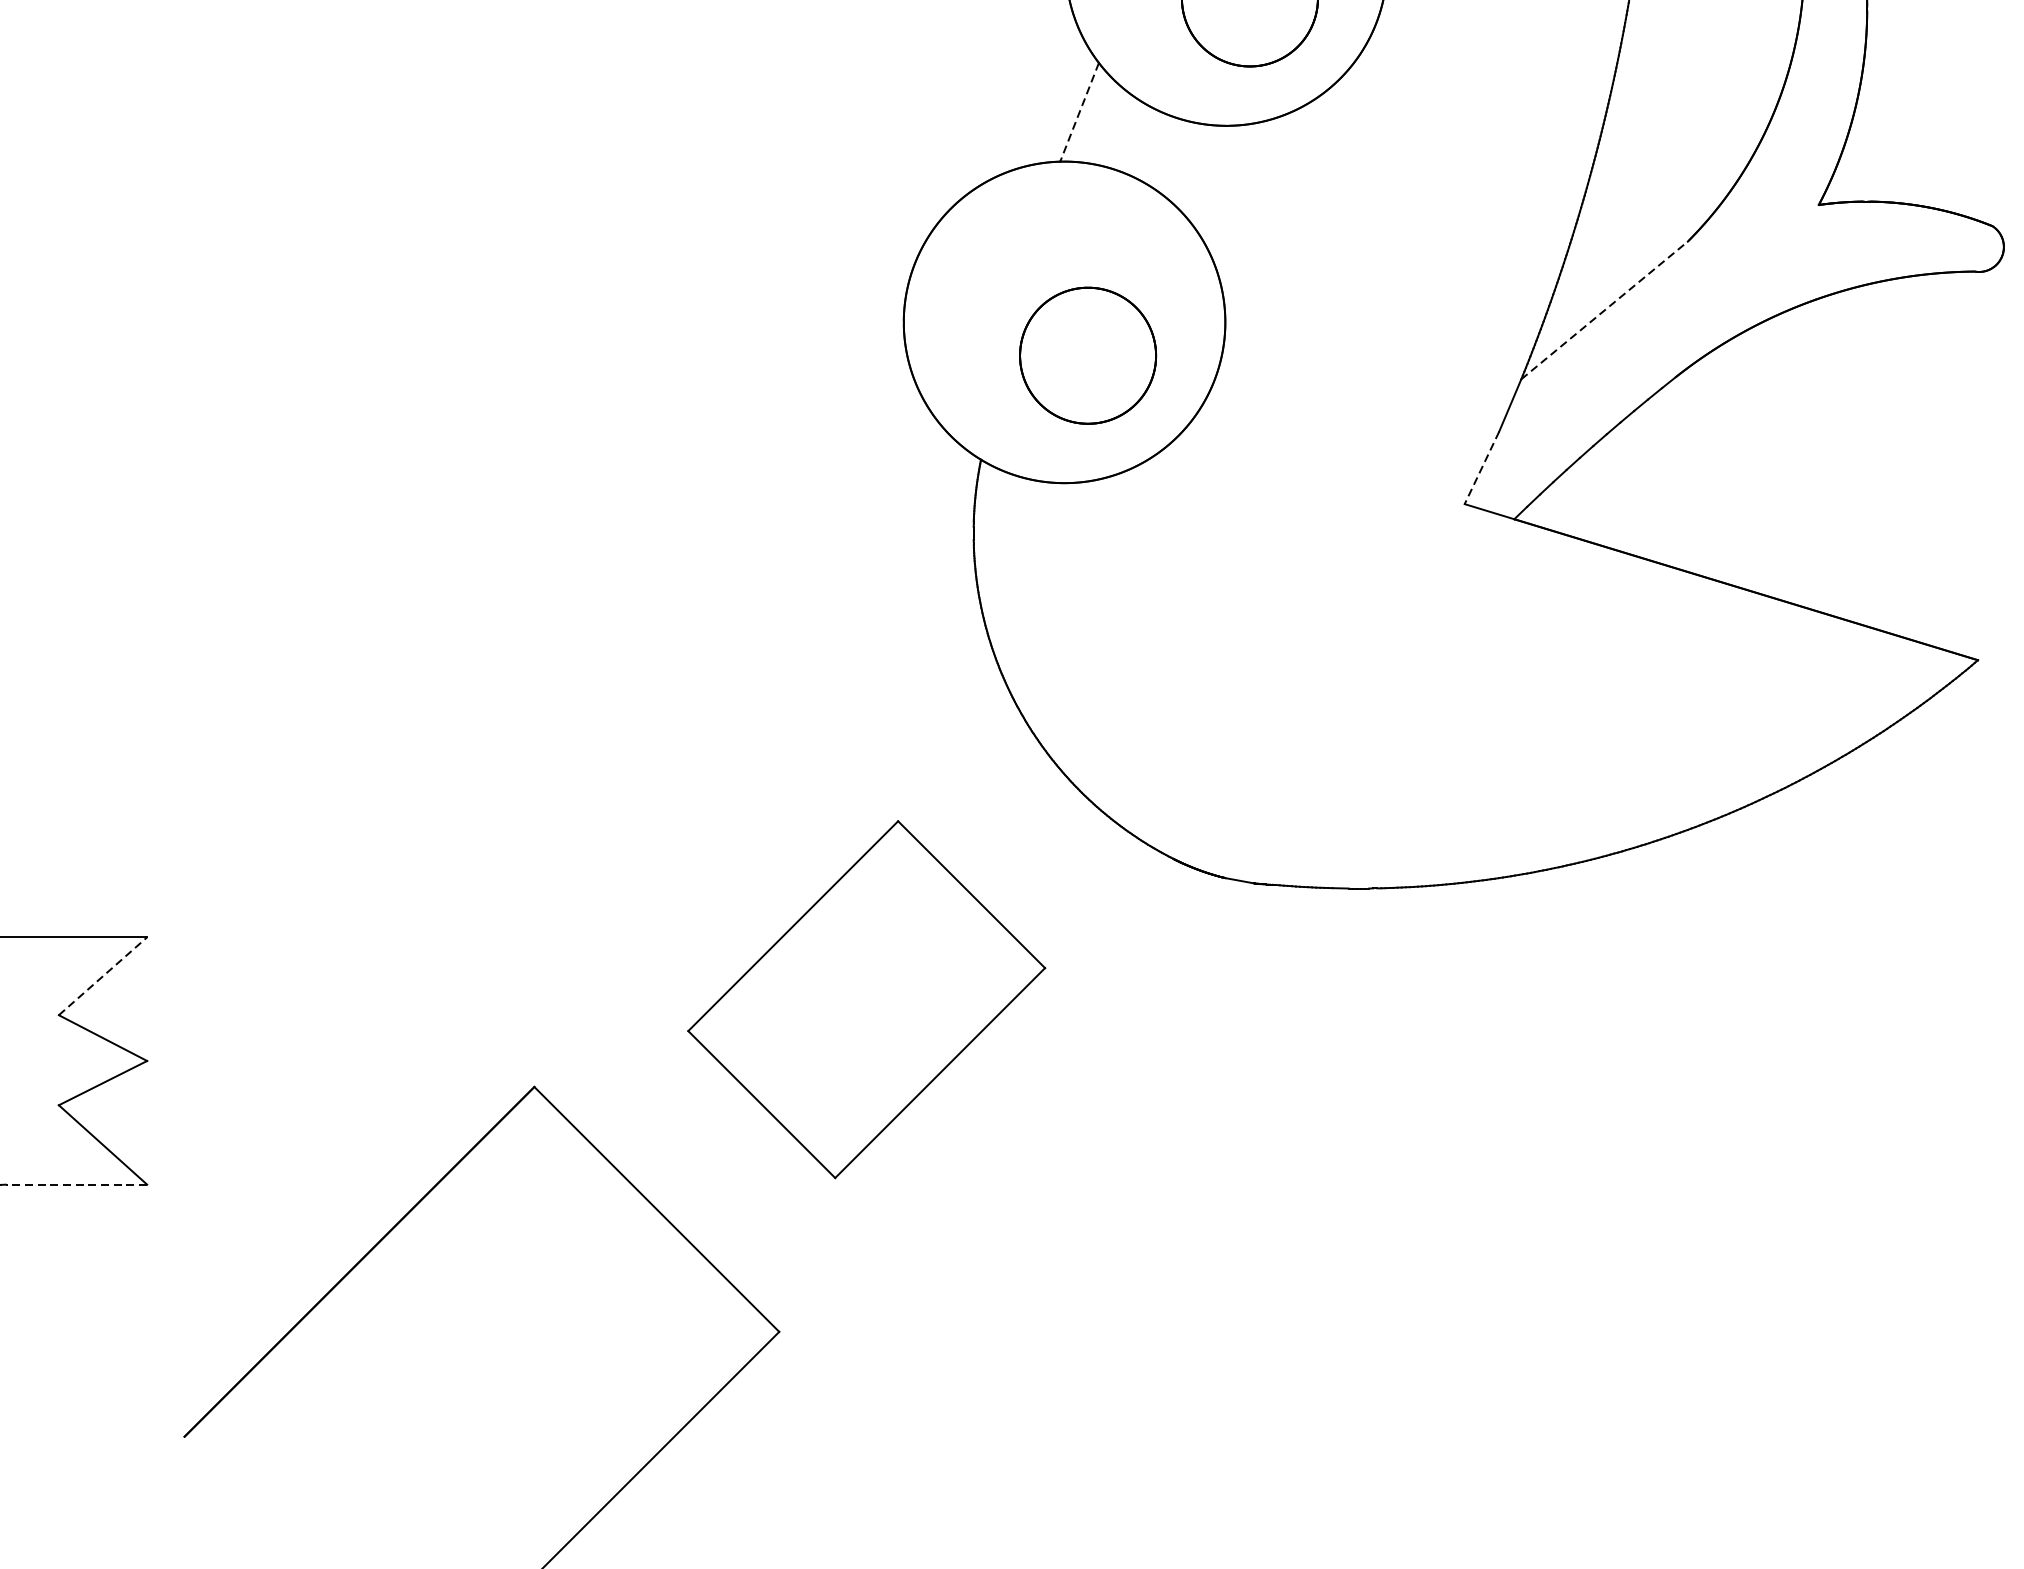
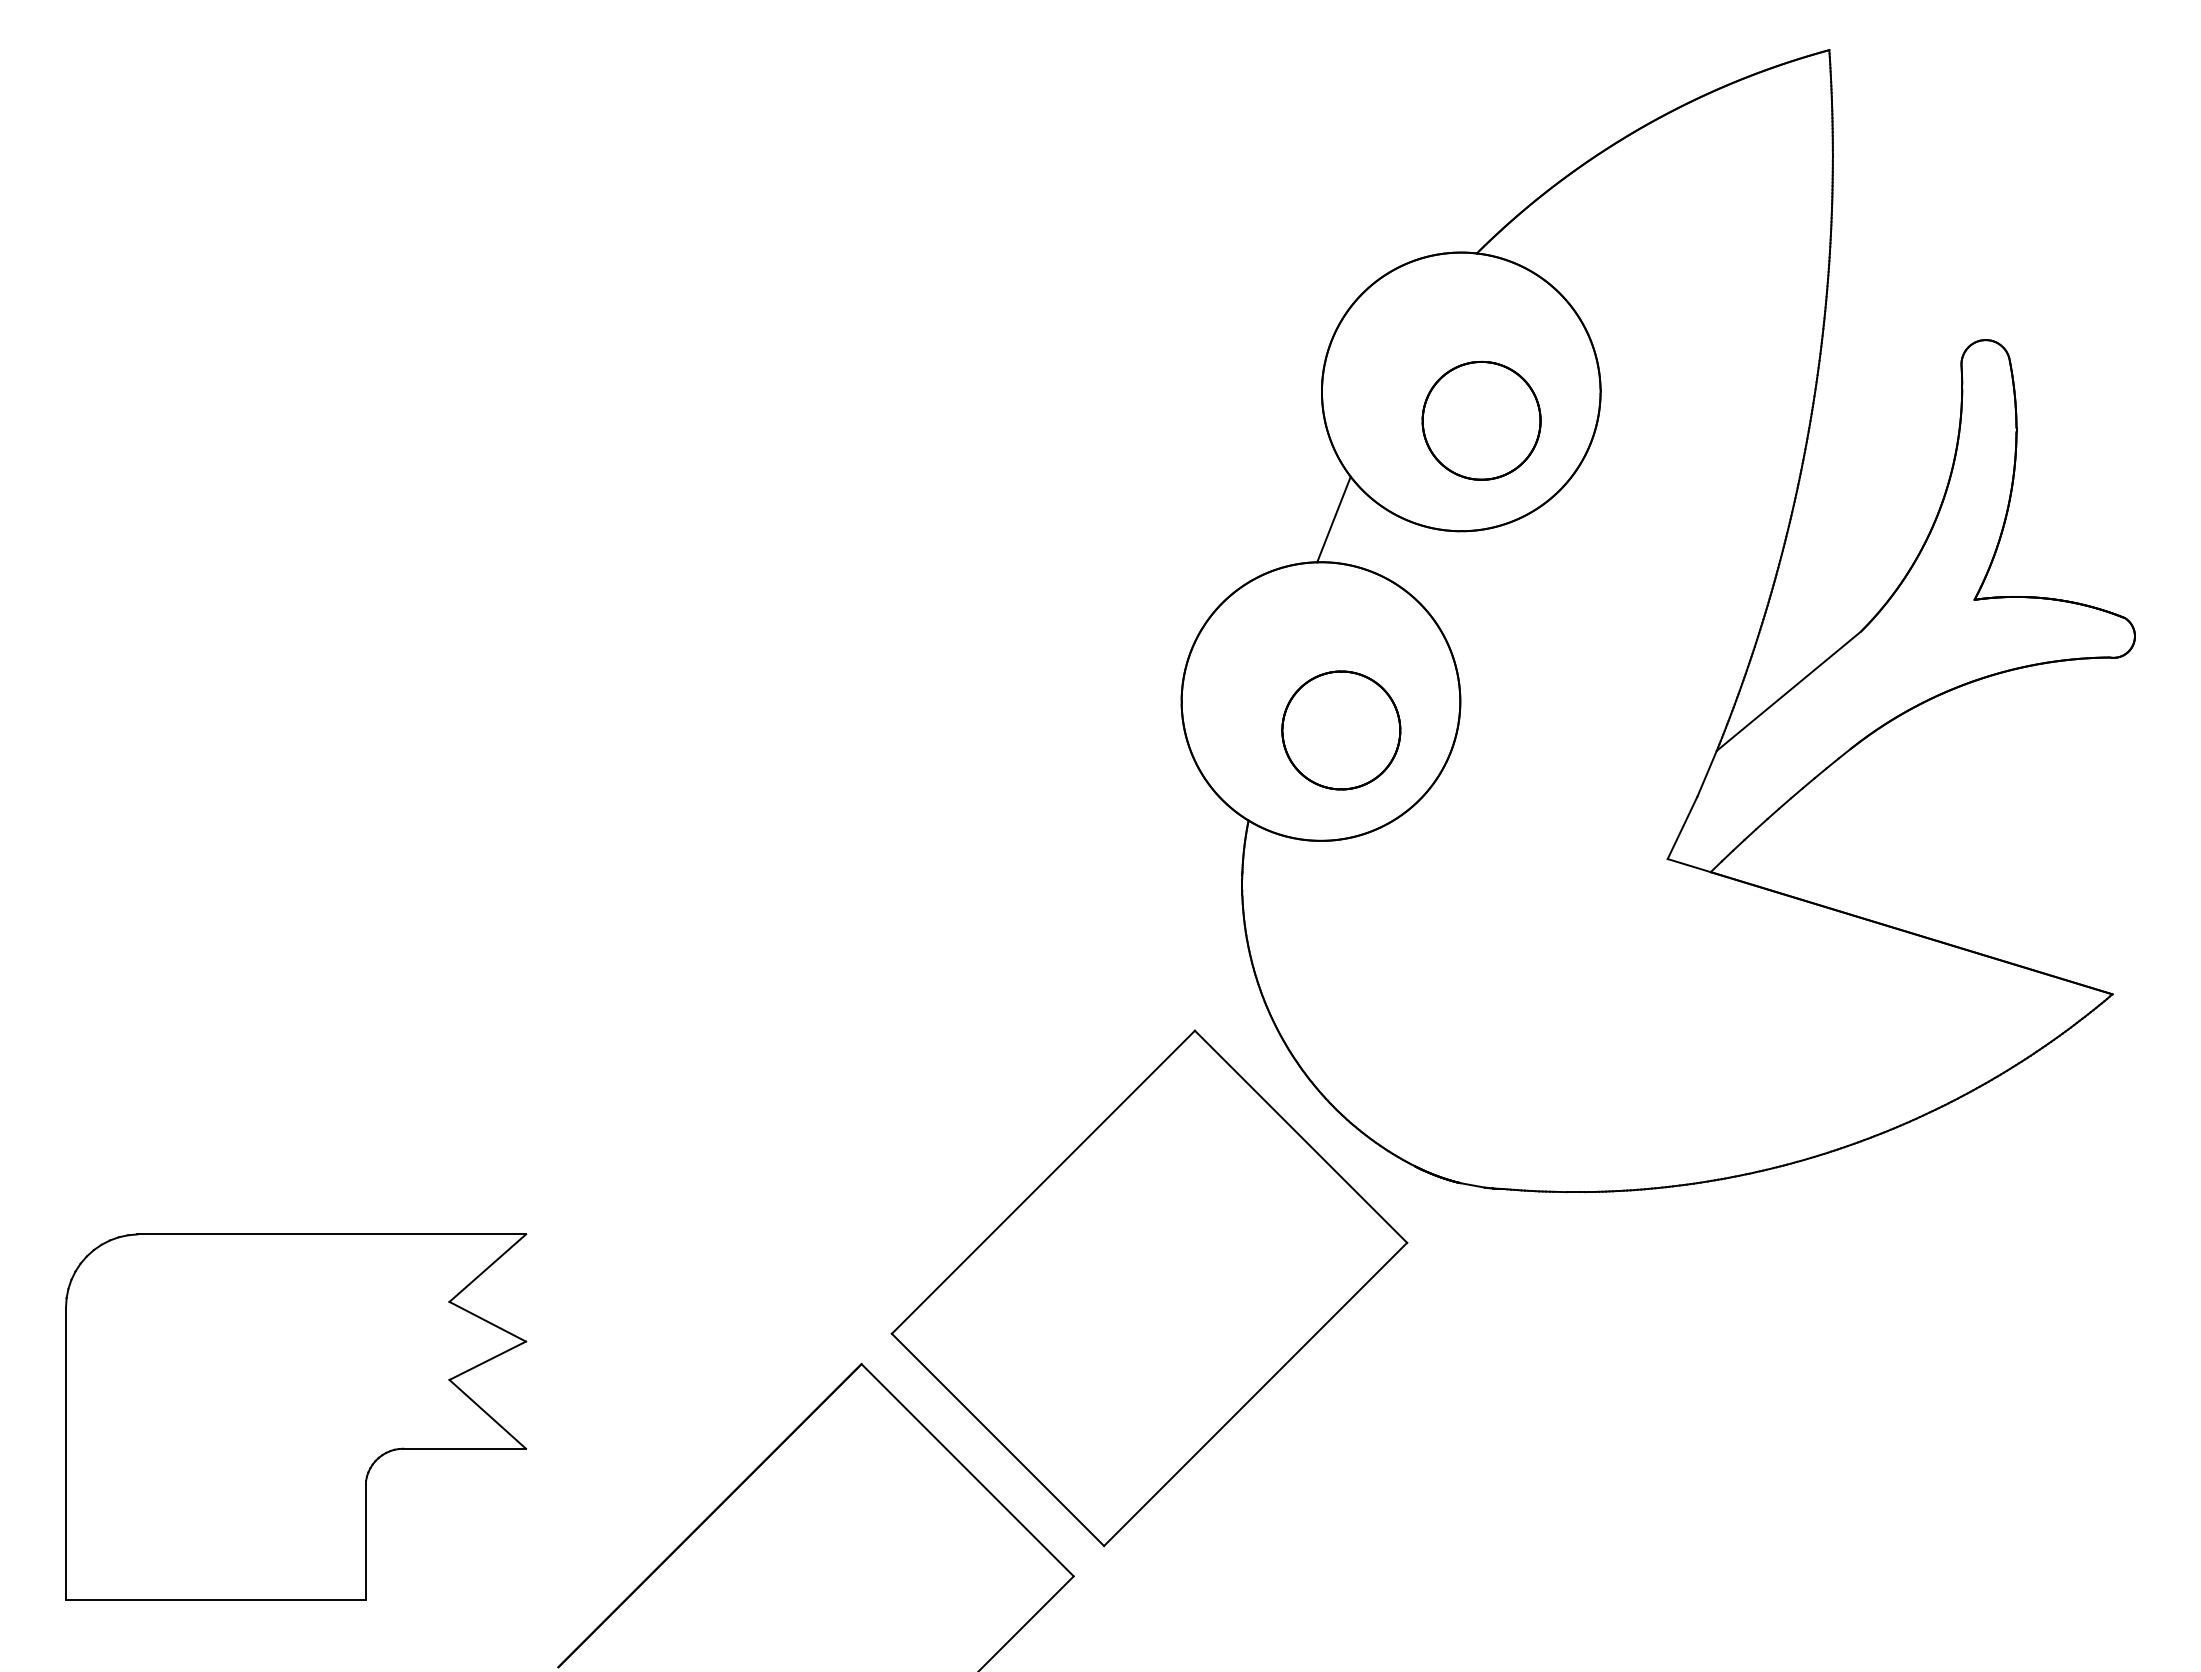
line: (1080, 112) -> (1334, 519), dashed -> solid
line: (1604, 310) -> (1788, 691), dashed -> solid
line: (1481, 467) -> (1682, 827), dashed -> solid
line: (103, 975) -> (488, 1267), dashed -> solid
part: (866, 999) -> (1149, 1288), size x1.67
line: (76, 1184) -> (464, 1448), dashed -> solid

